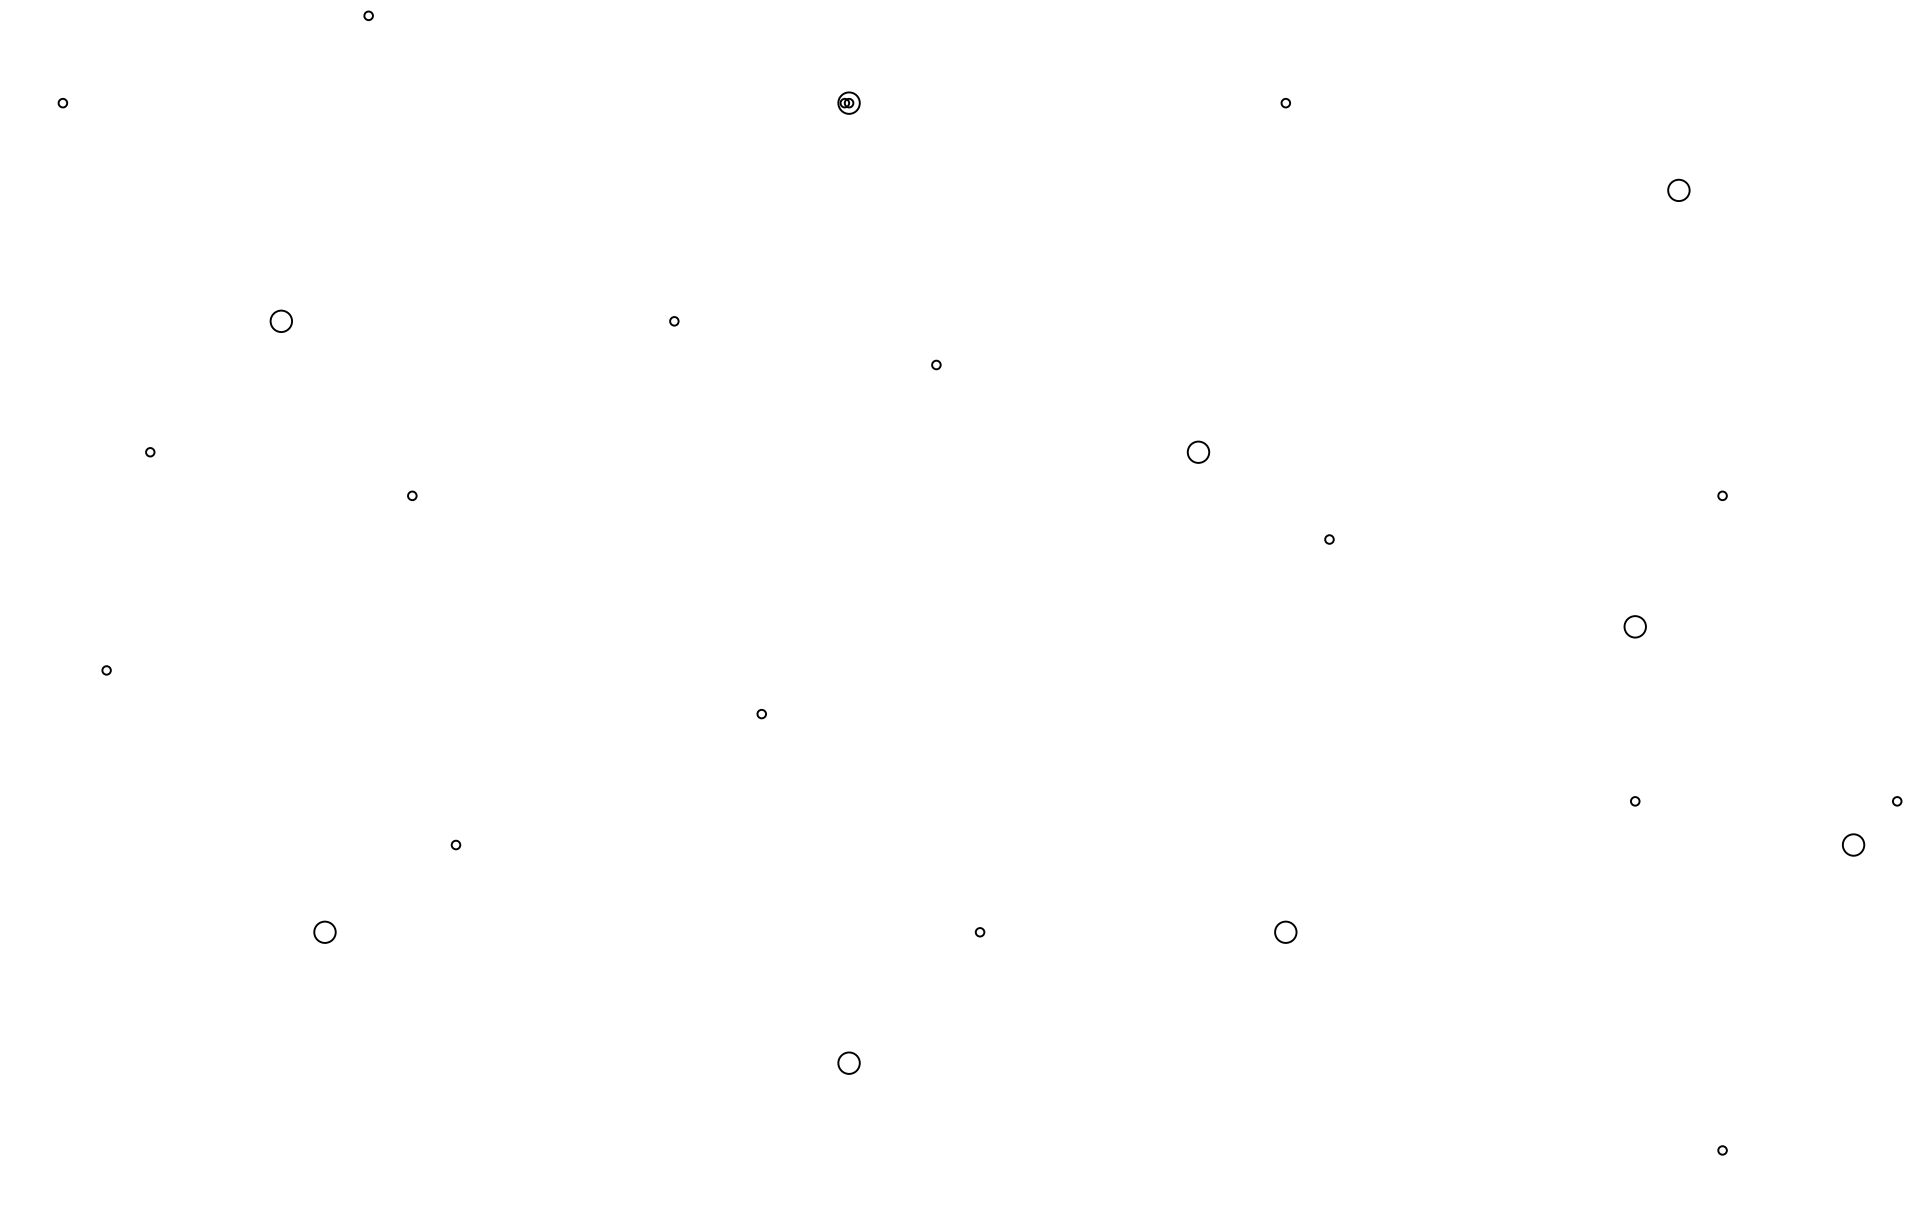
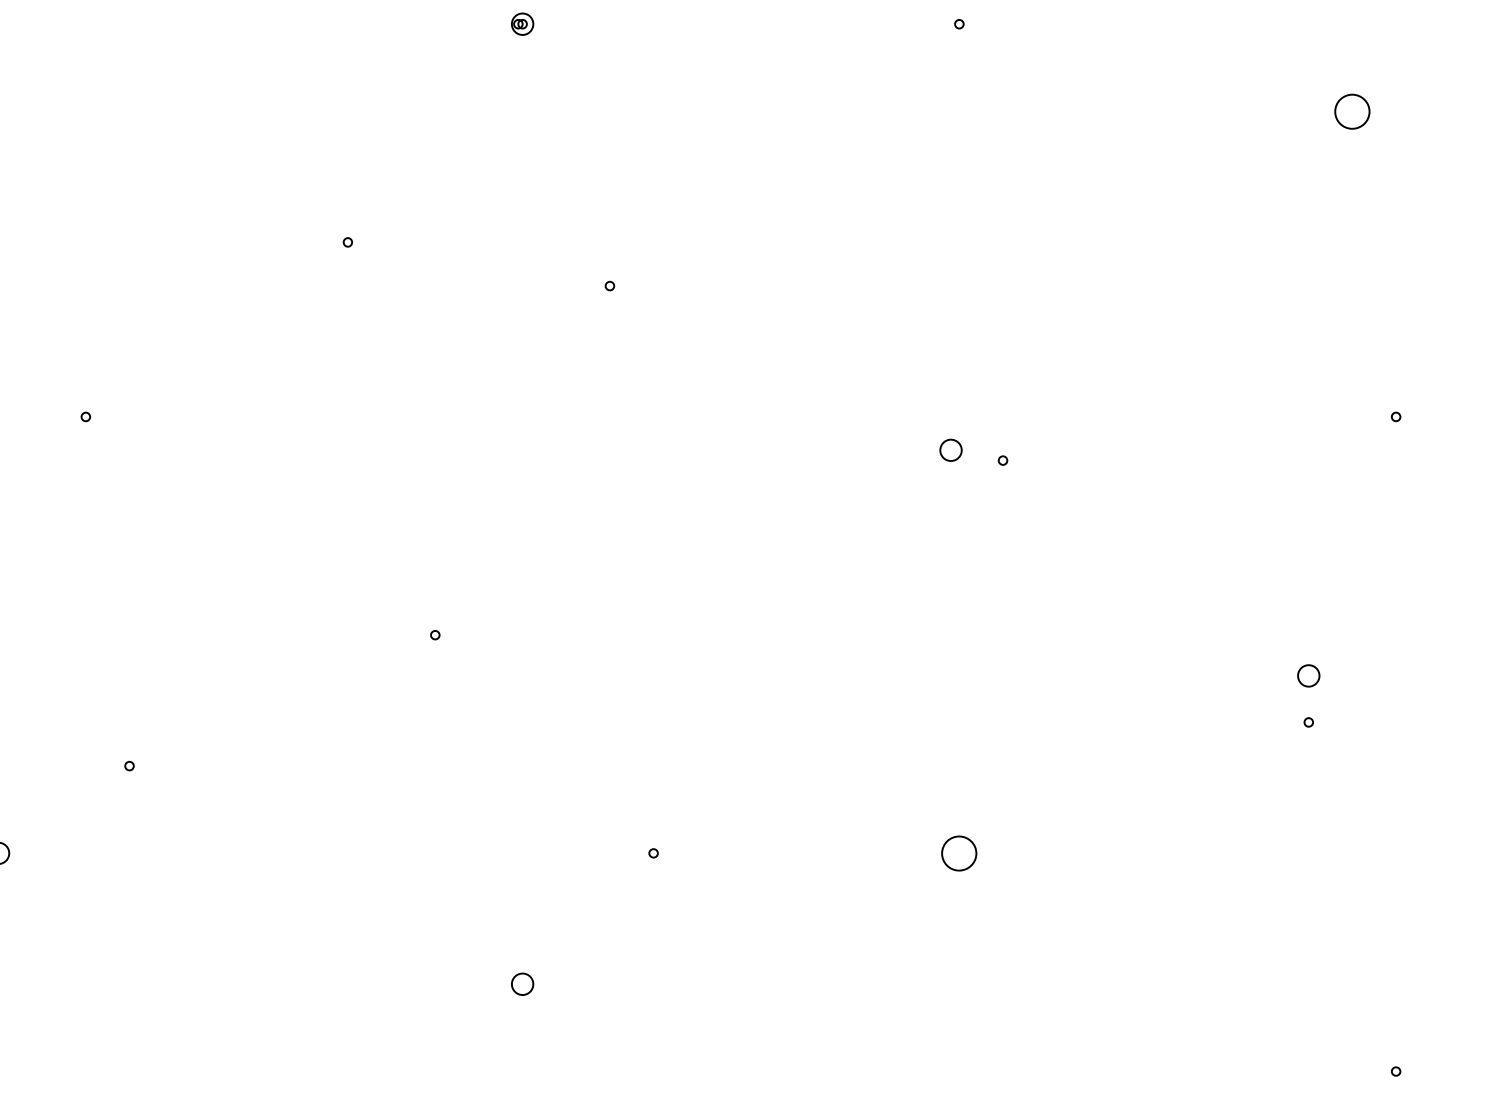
part: (1678, 189) -> (1352, 110), size x1.6
part: (1198, 451) -> (951, 449), moved
part: (1634, 626) -> (1308, 675), moved
part: (1285, 931) -> (959, 852), size x1.6

